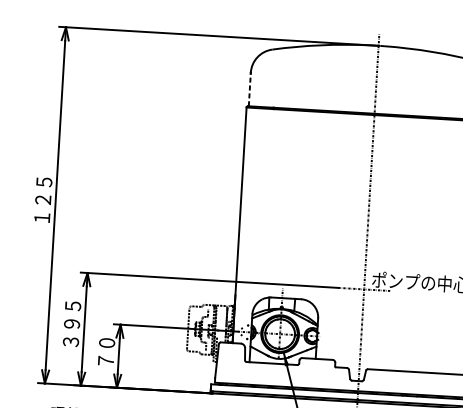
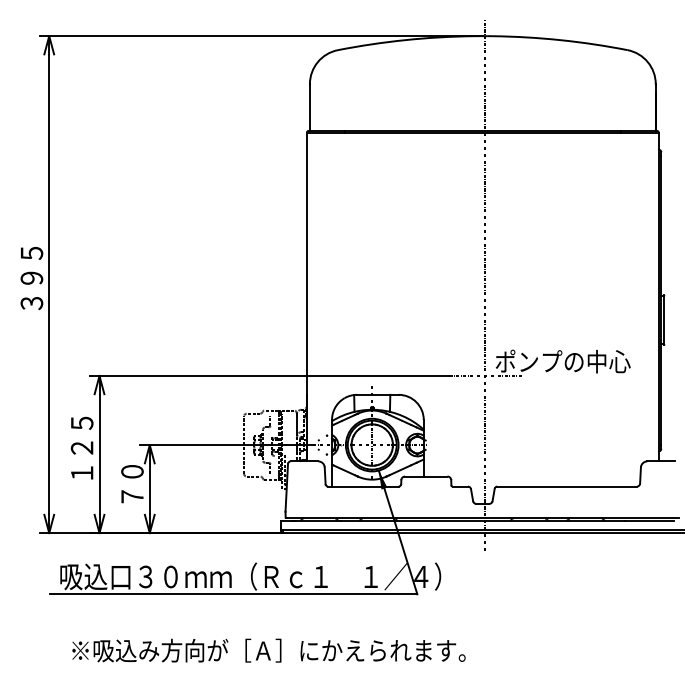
line: (249, 90) -> (309, 108), dashed -> solid
text: (42, 208) -> (31, 290), １２５ -> ３９５
text: (71, 332) -> (81, 460), ３９５ -> １２５

